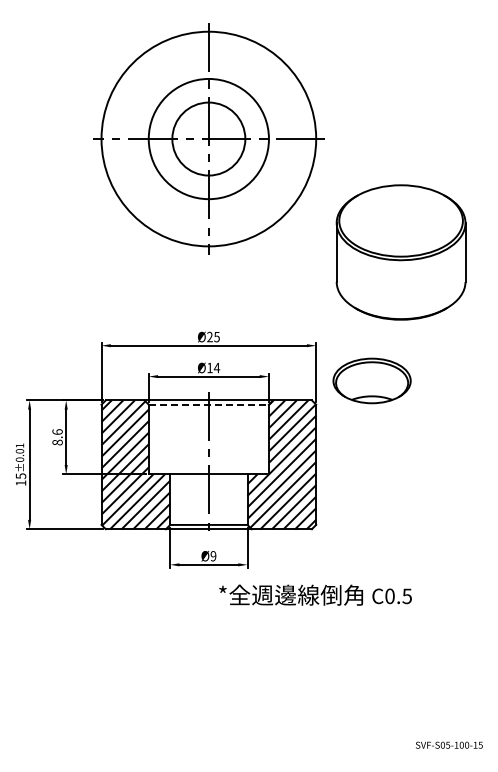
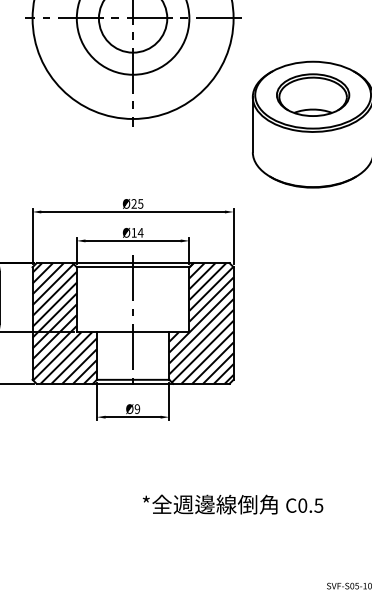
part: (371, 380) -> (312, 94), moved
line: (209, 404) -> (133, 267), dashed -> solid
text: (315, 594) -> (232, 503), moved

